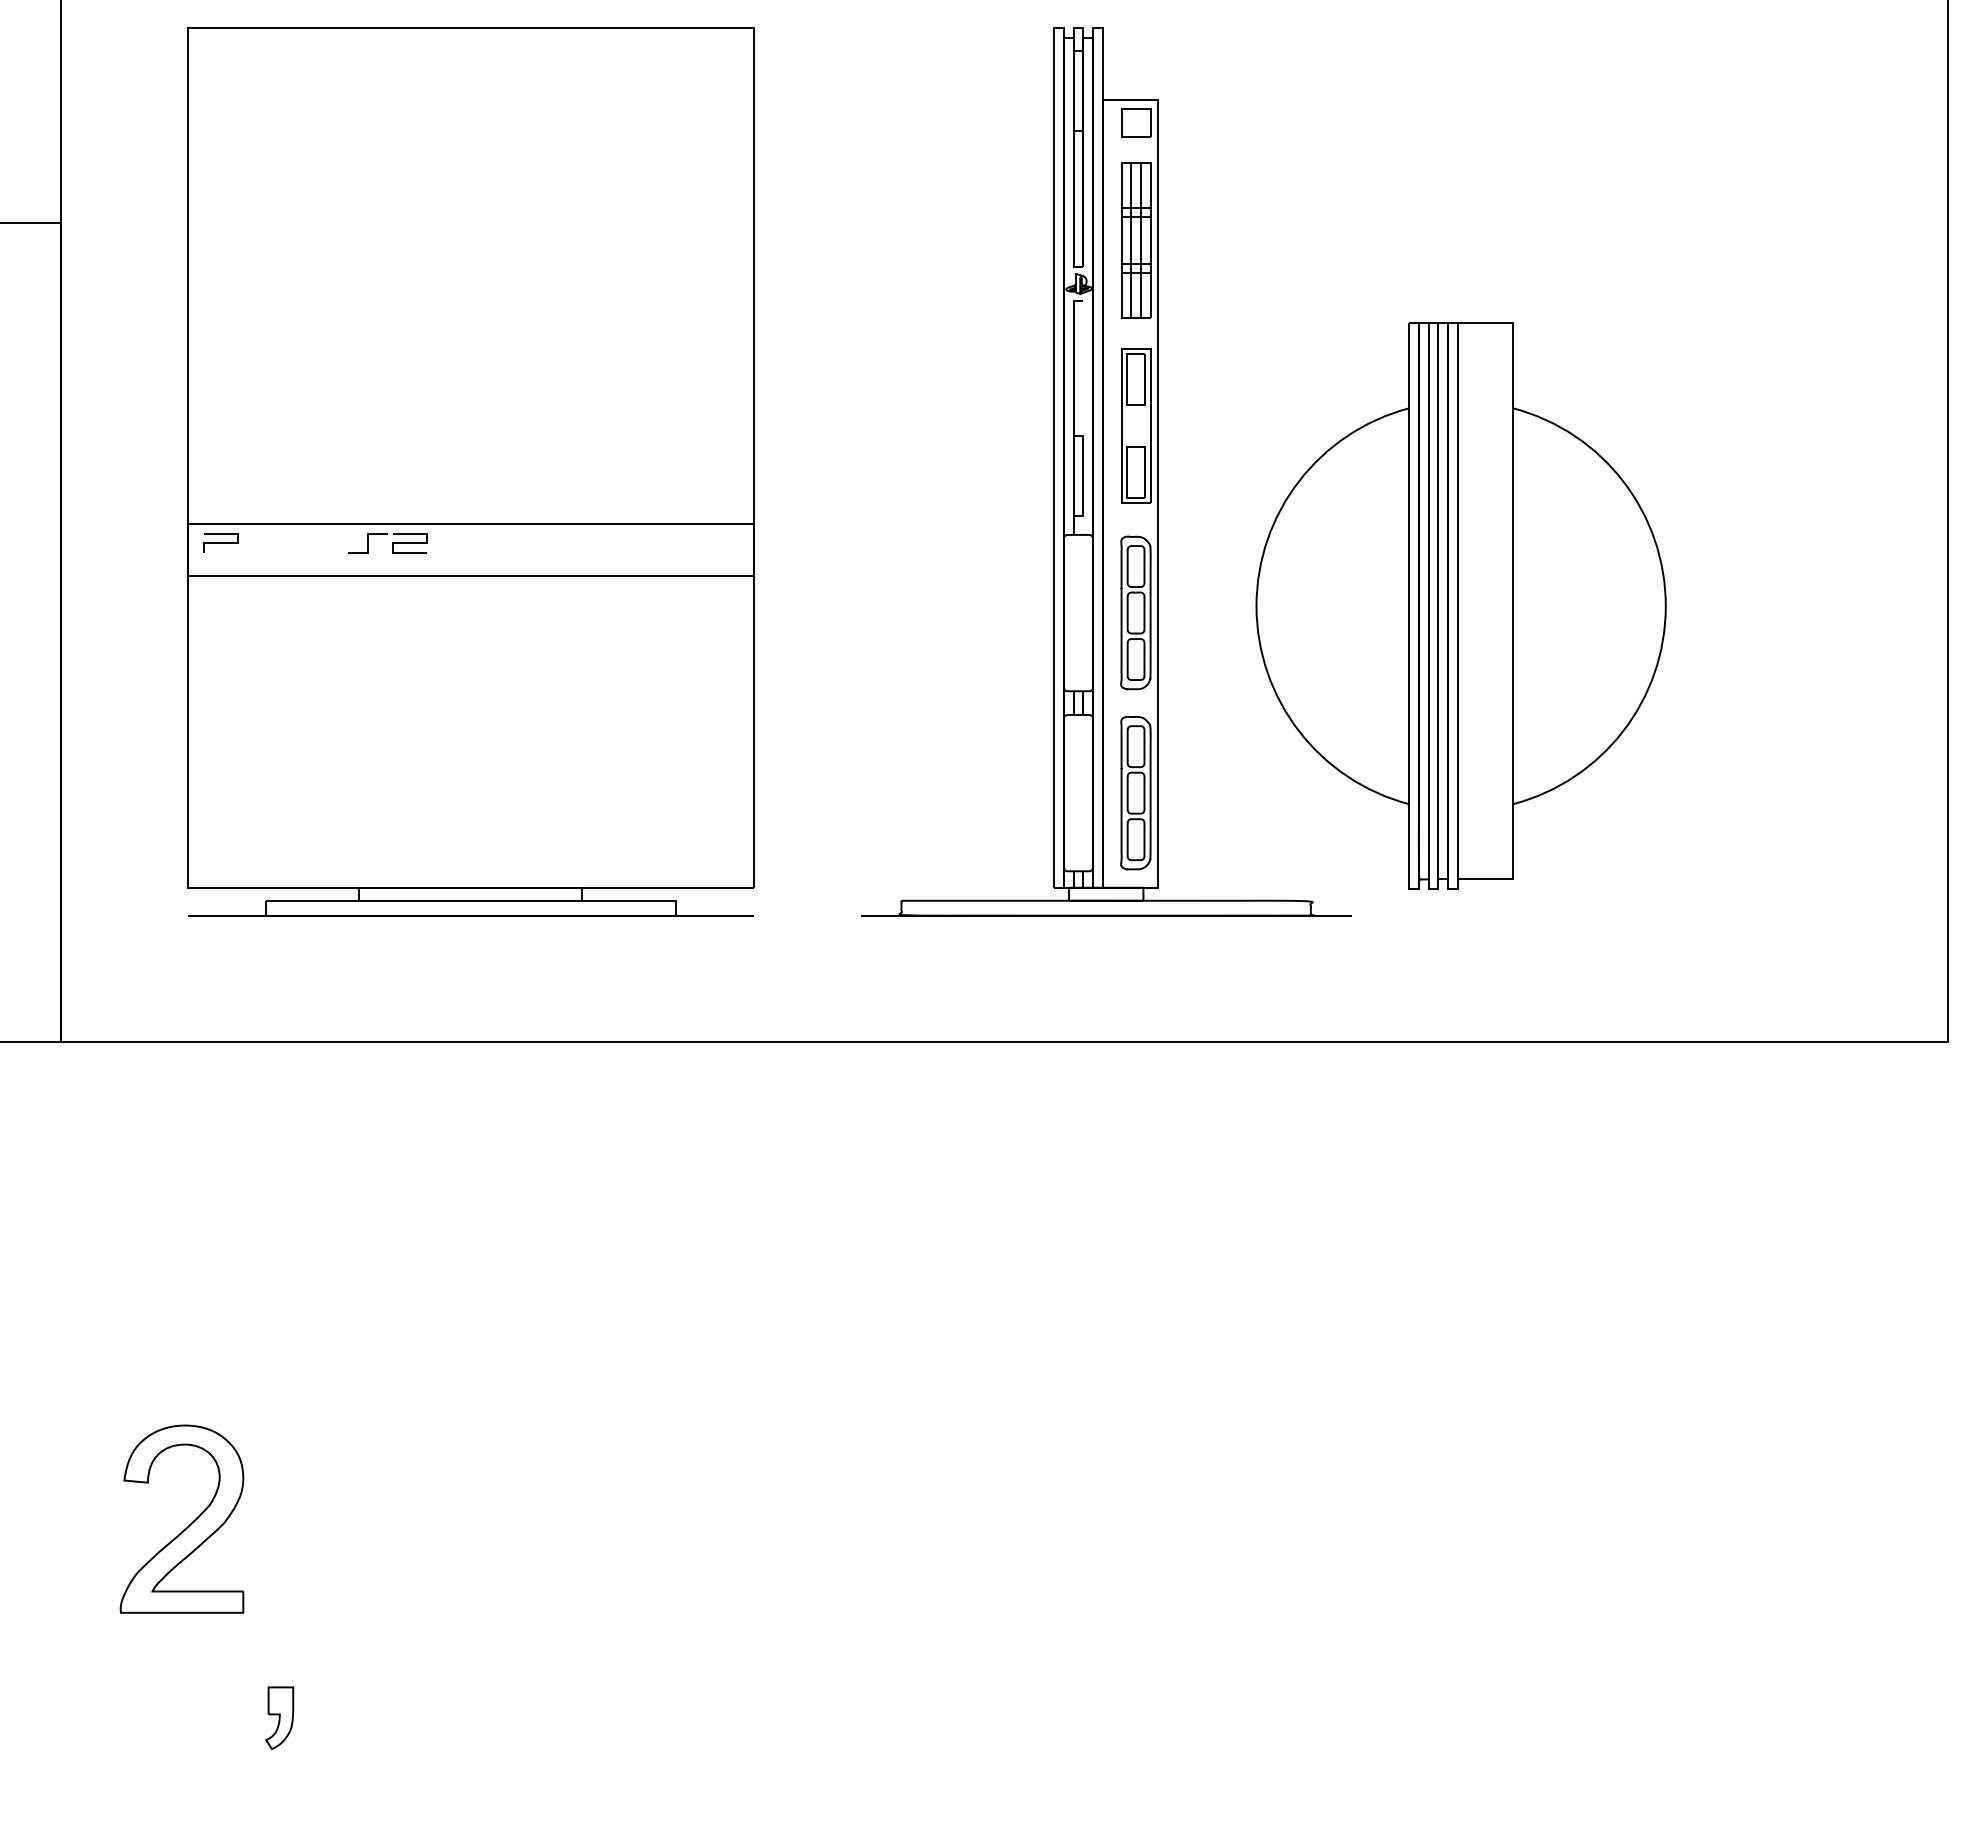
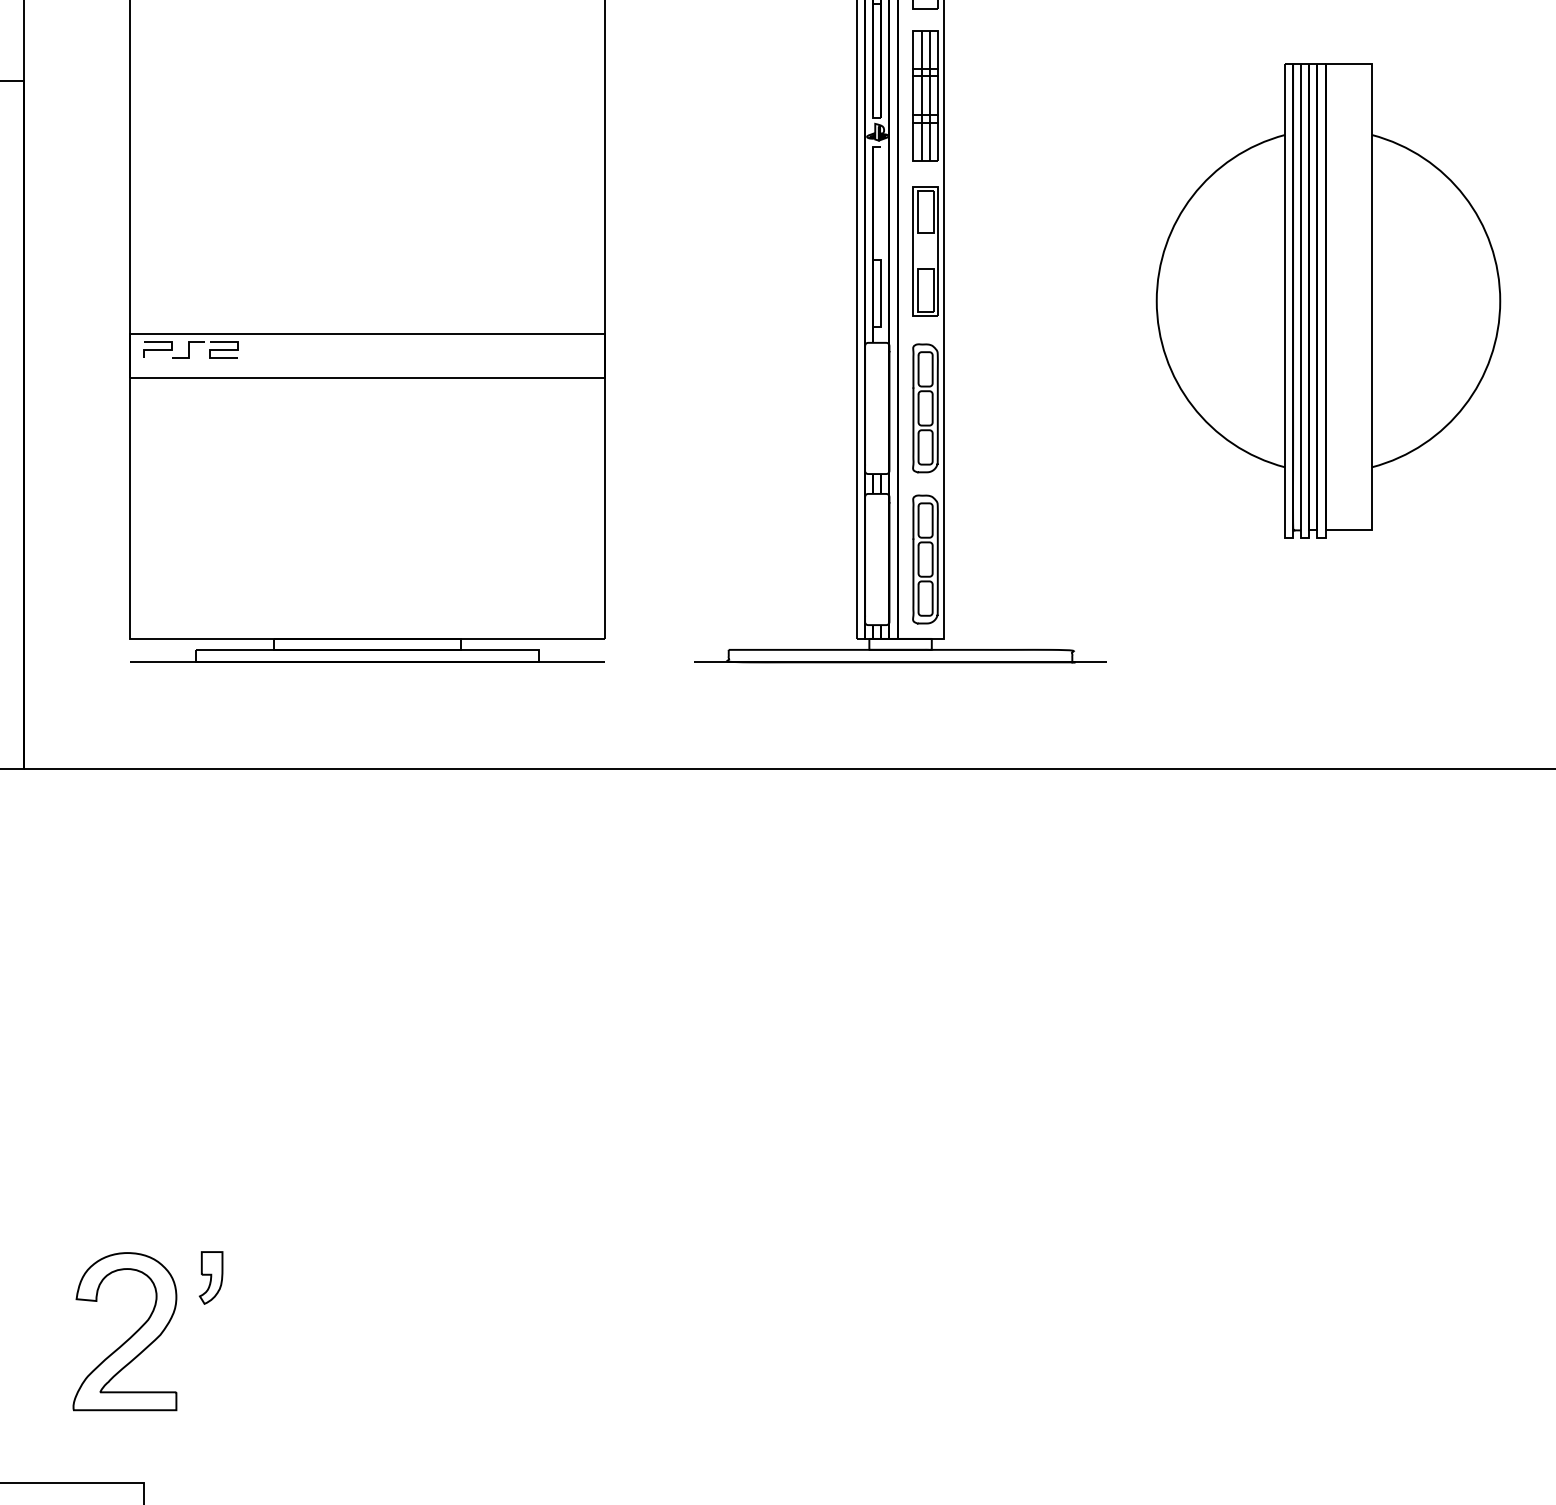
part: (387, 543) -> (205, 350), moved
part: (1460, 605) -> (1327, 300), moved
part: (188, 1525) -> (130, 1336), moved
part: (279, 1718) -> (210, 1278), moved

